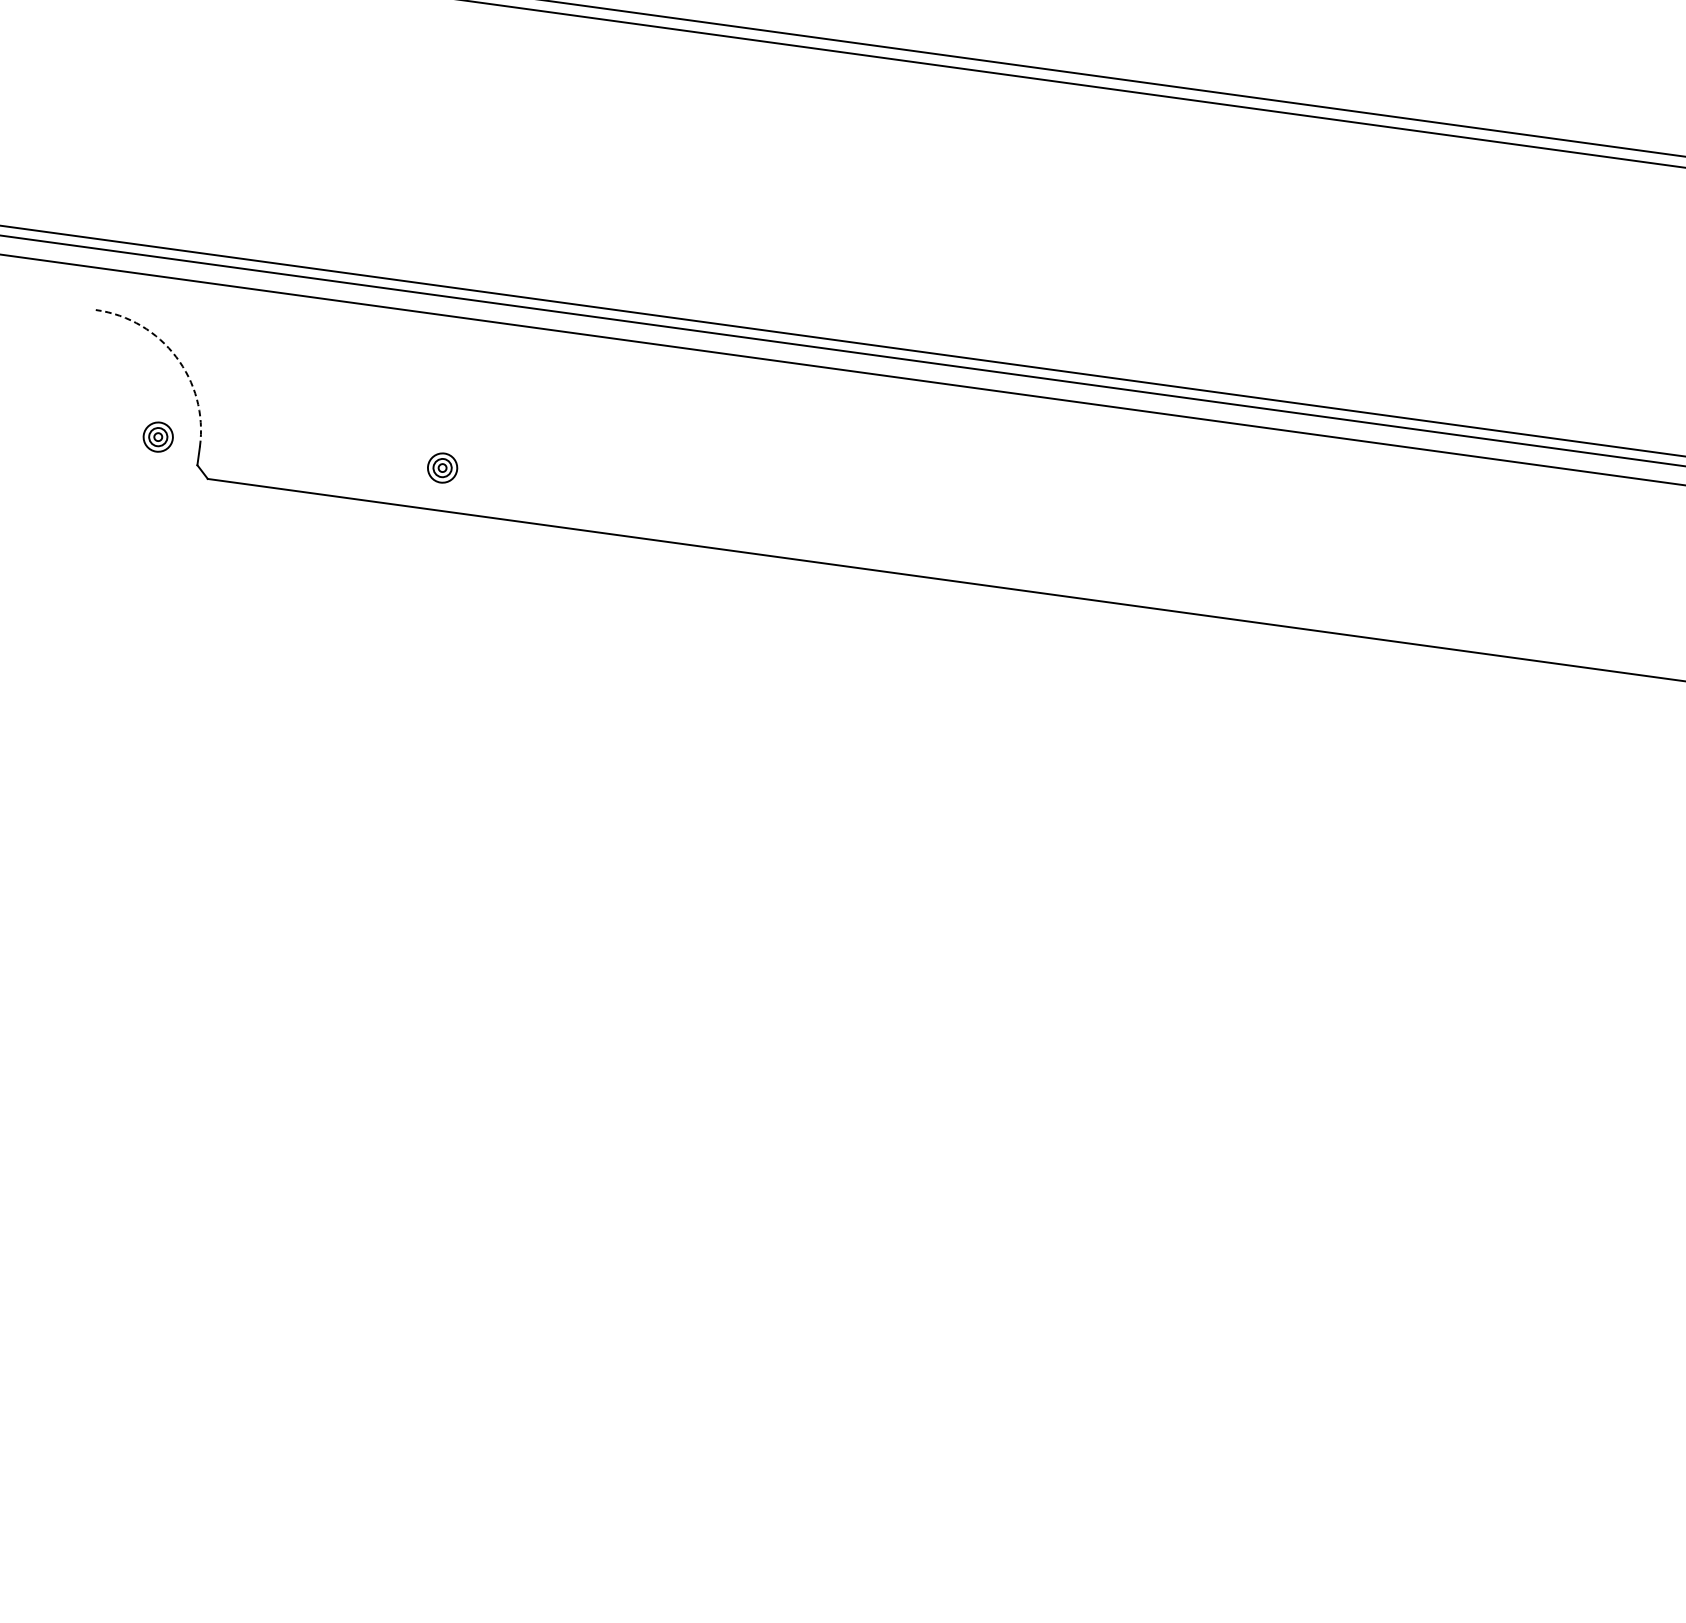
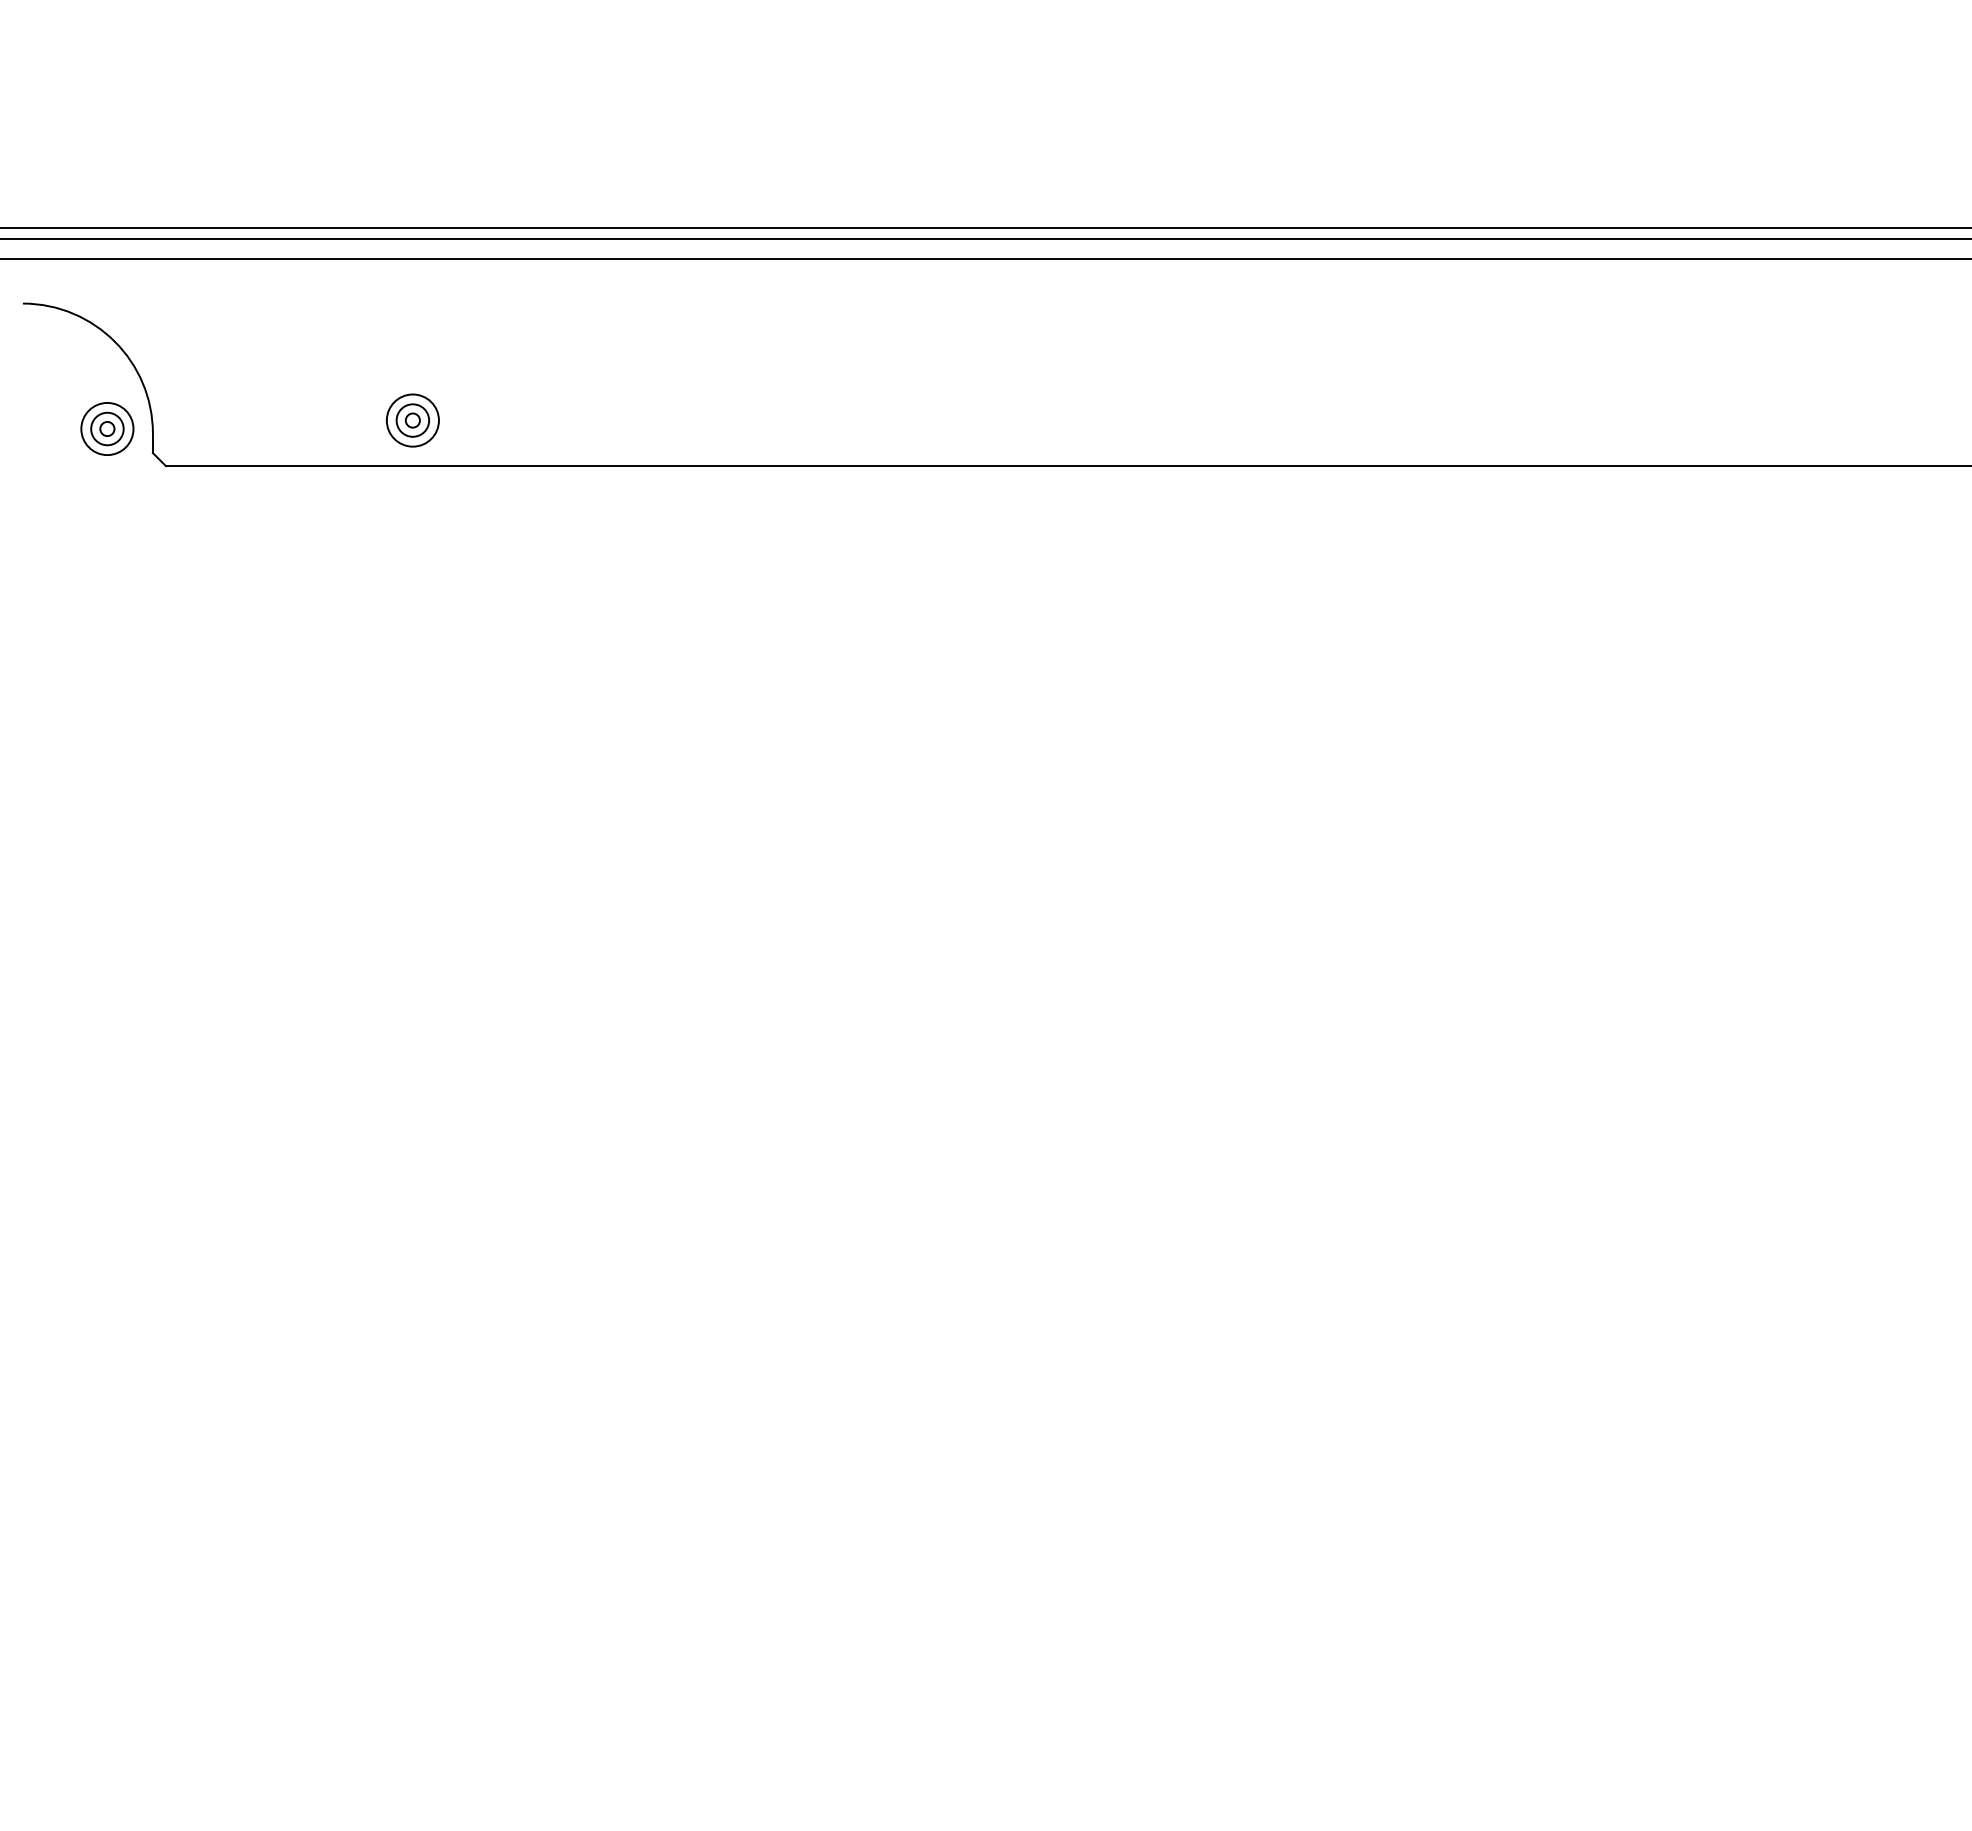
arc: (175, 356) -> (114, 341), dashed -> solid
part: (158, 436) -> (107, 428), size x1.67
part: (442, 468) -> (412, 420), size x1.67

